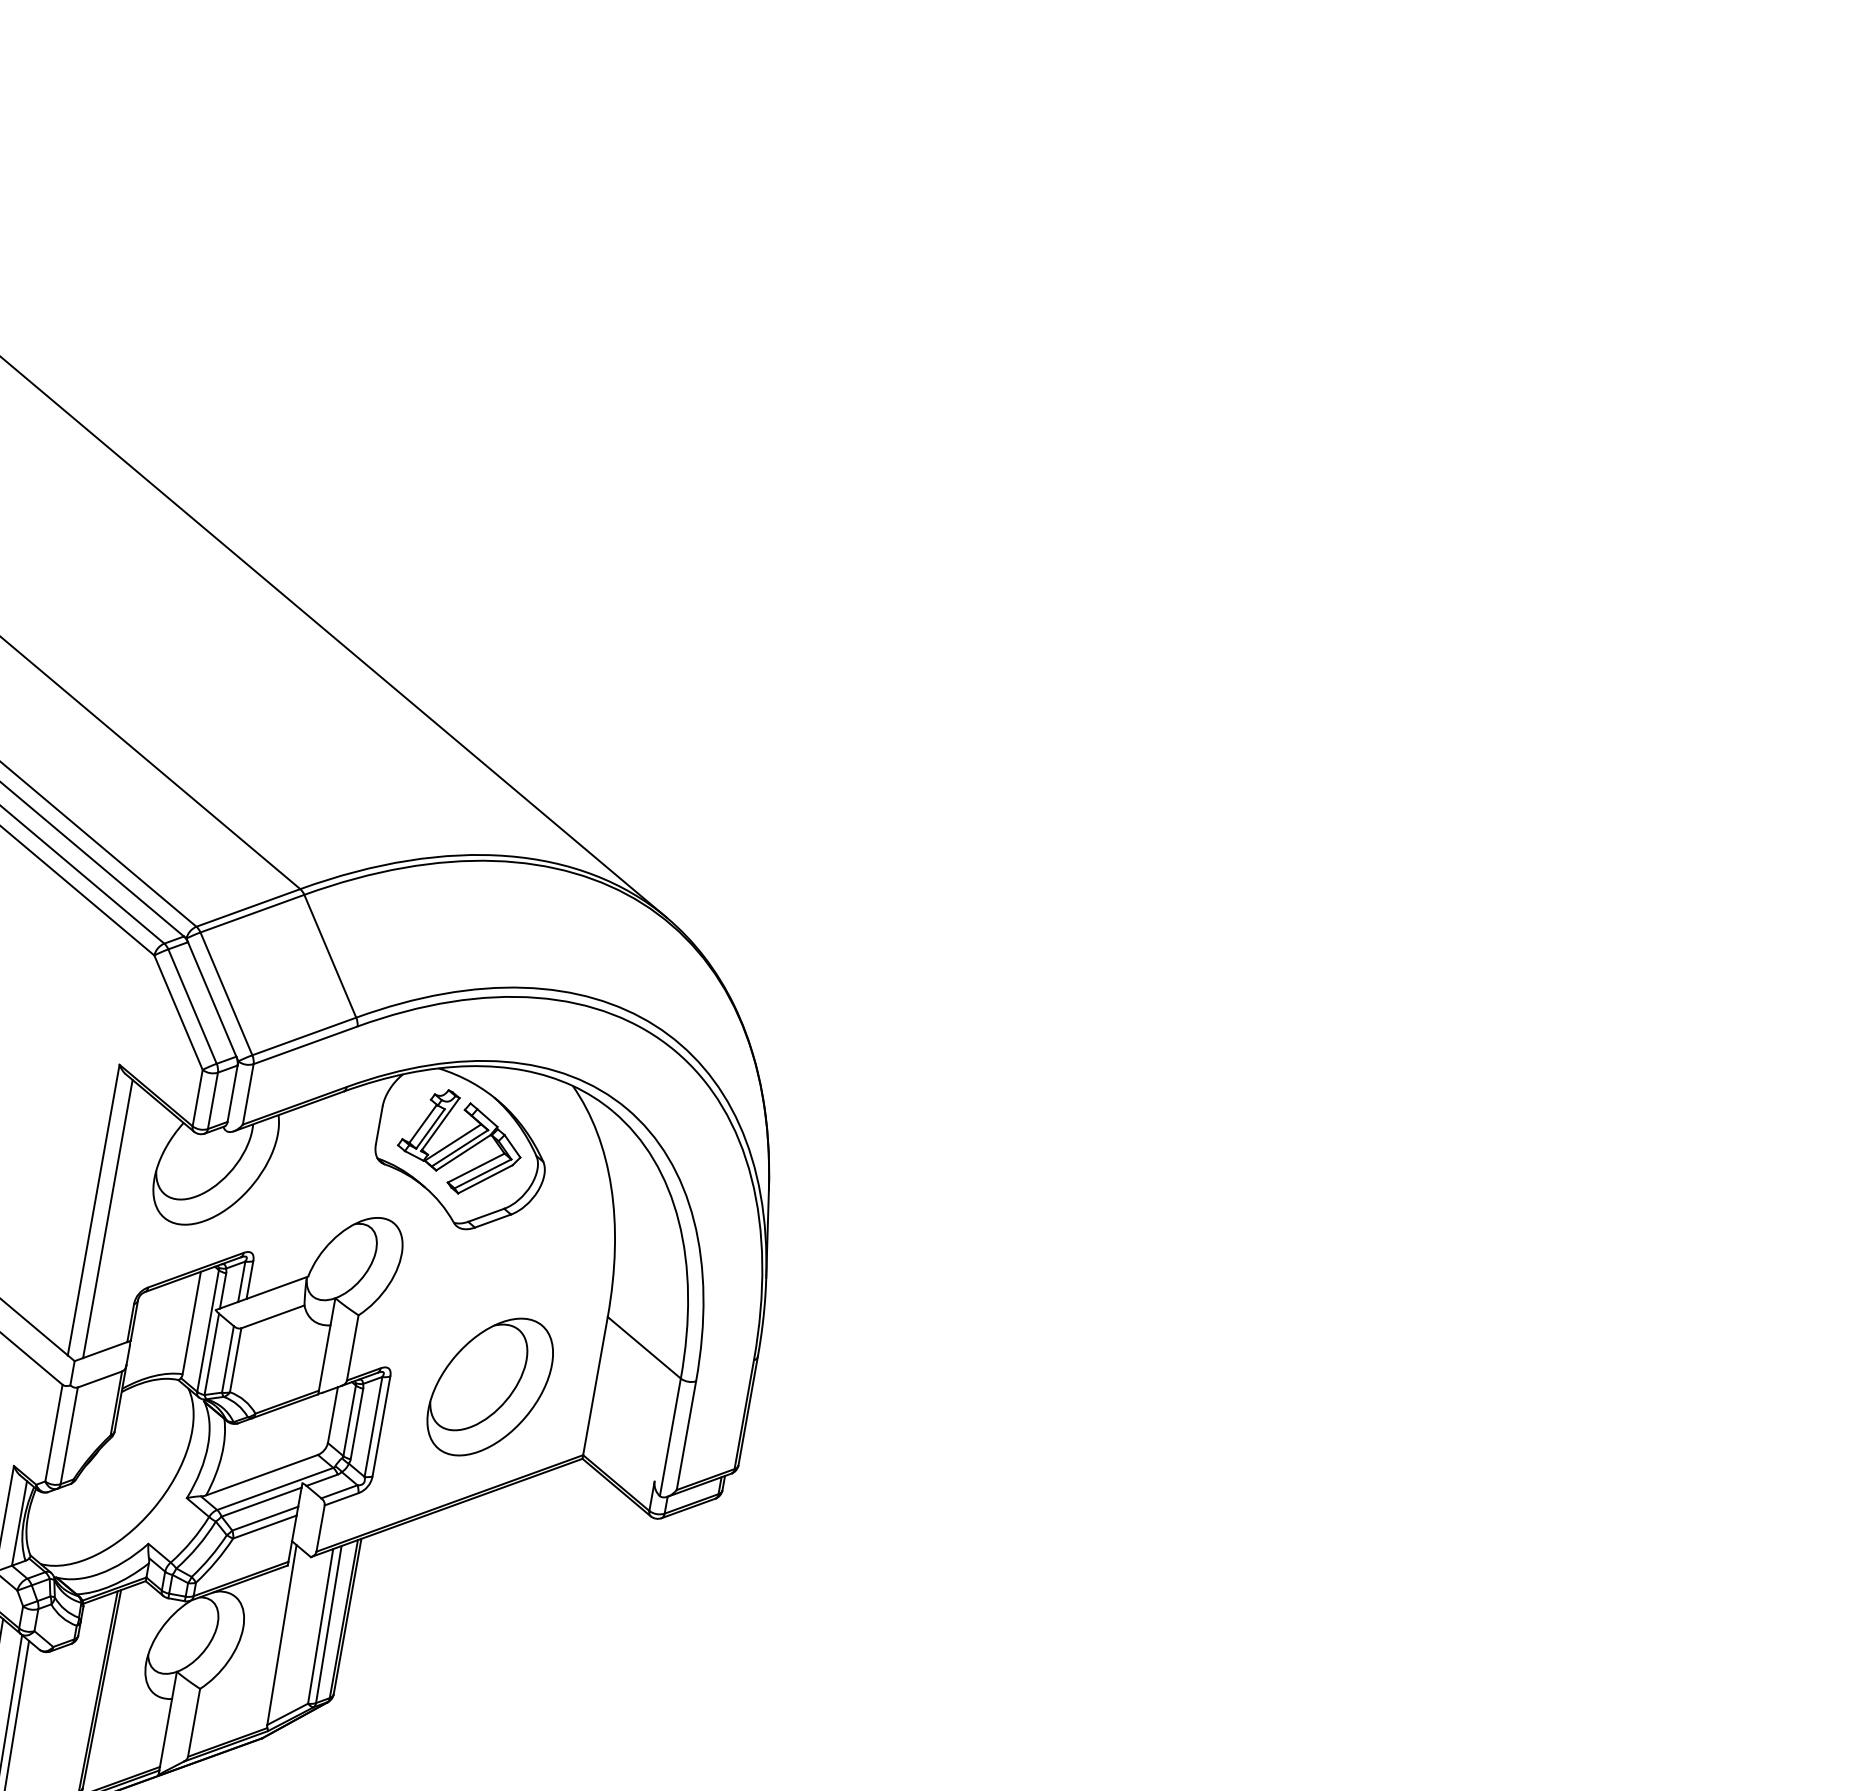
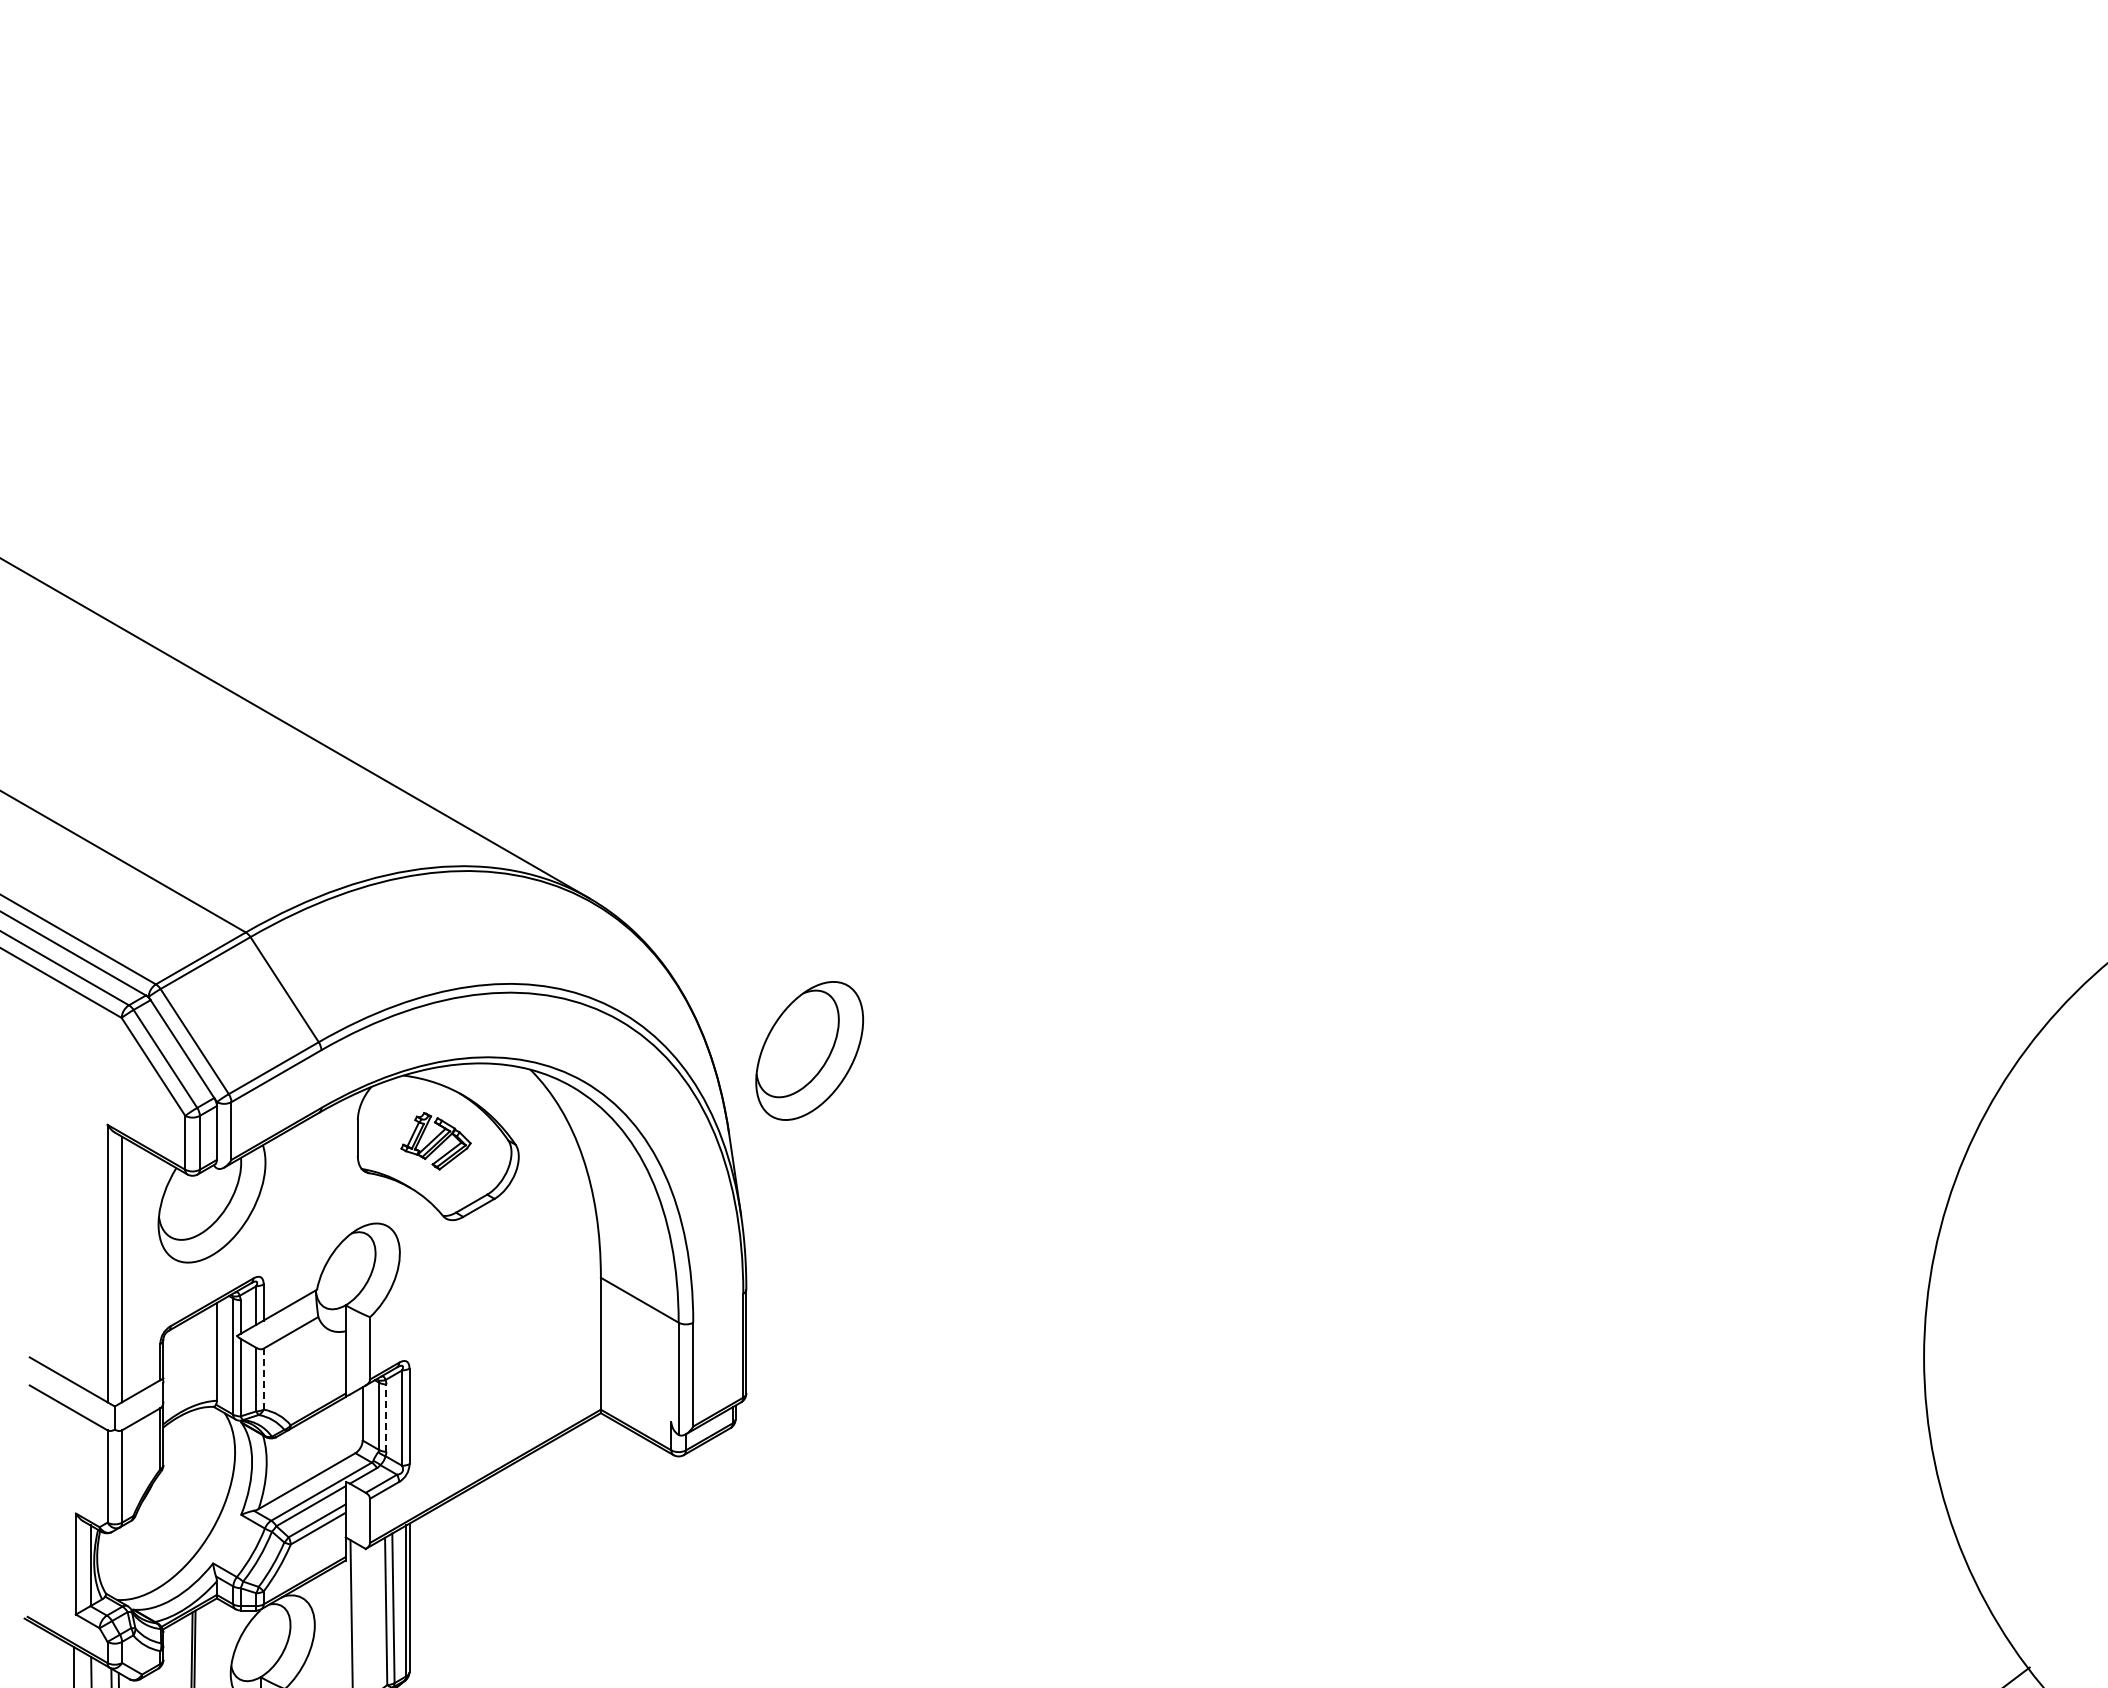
part: (459, 1143) -> (435, 1141), size x0.6
line: (235, 1360) -> (263, 1379), solid -> dashed
part: (490, 1386) -> (809, 1050), moved
line: (356, 1424) -> (386, 1418), solid -> dashed

